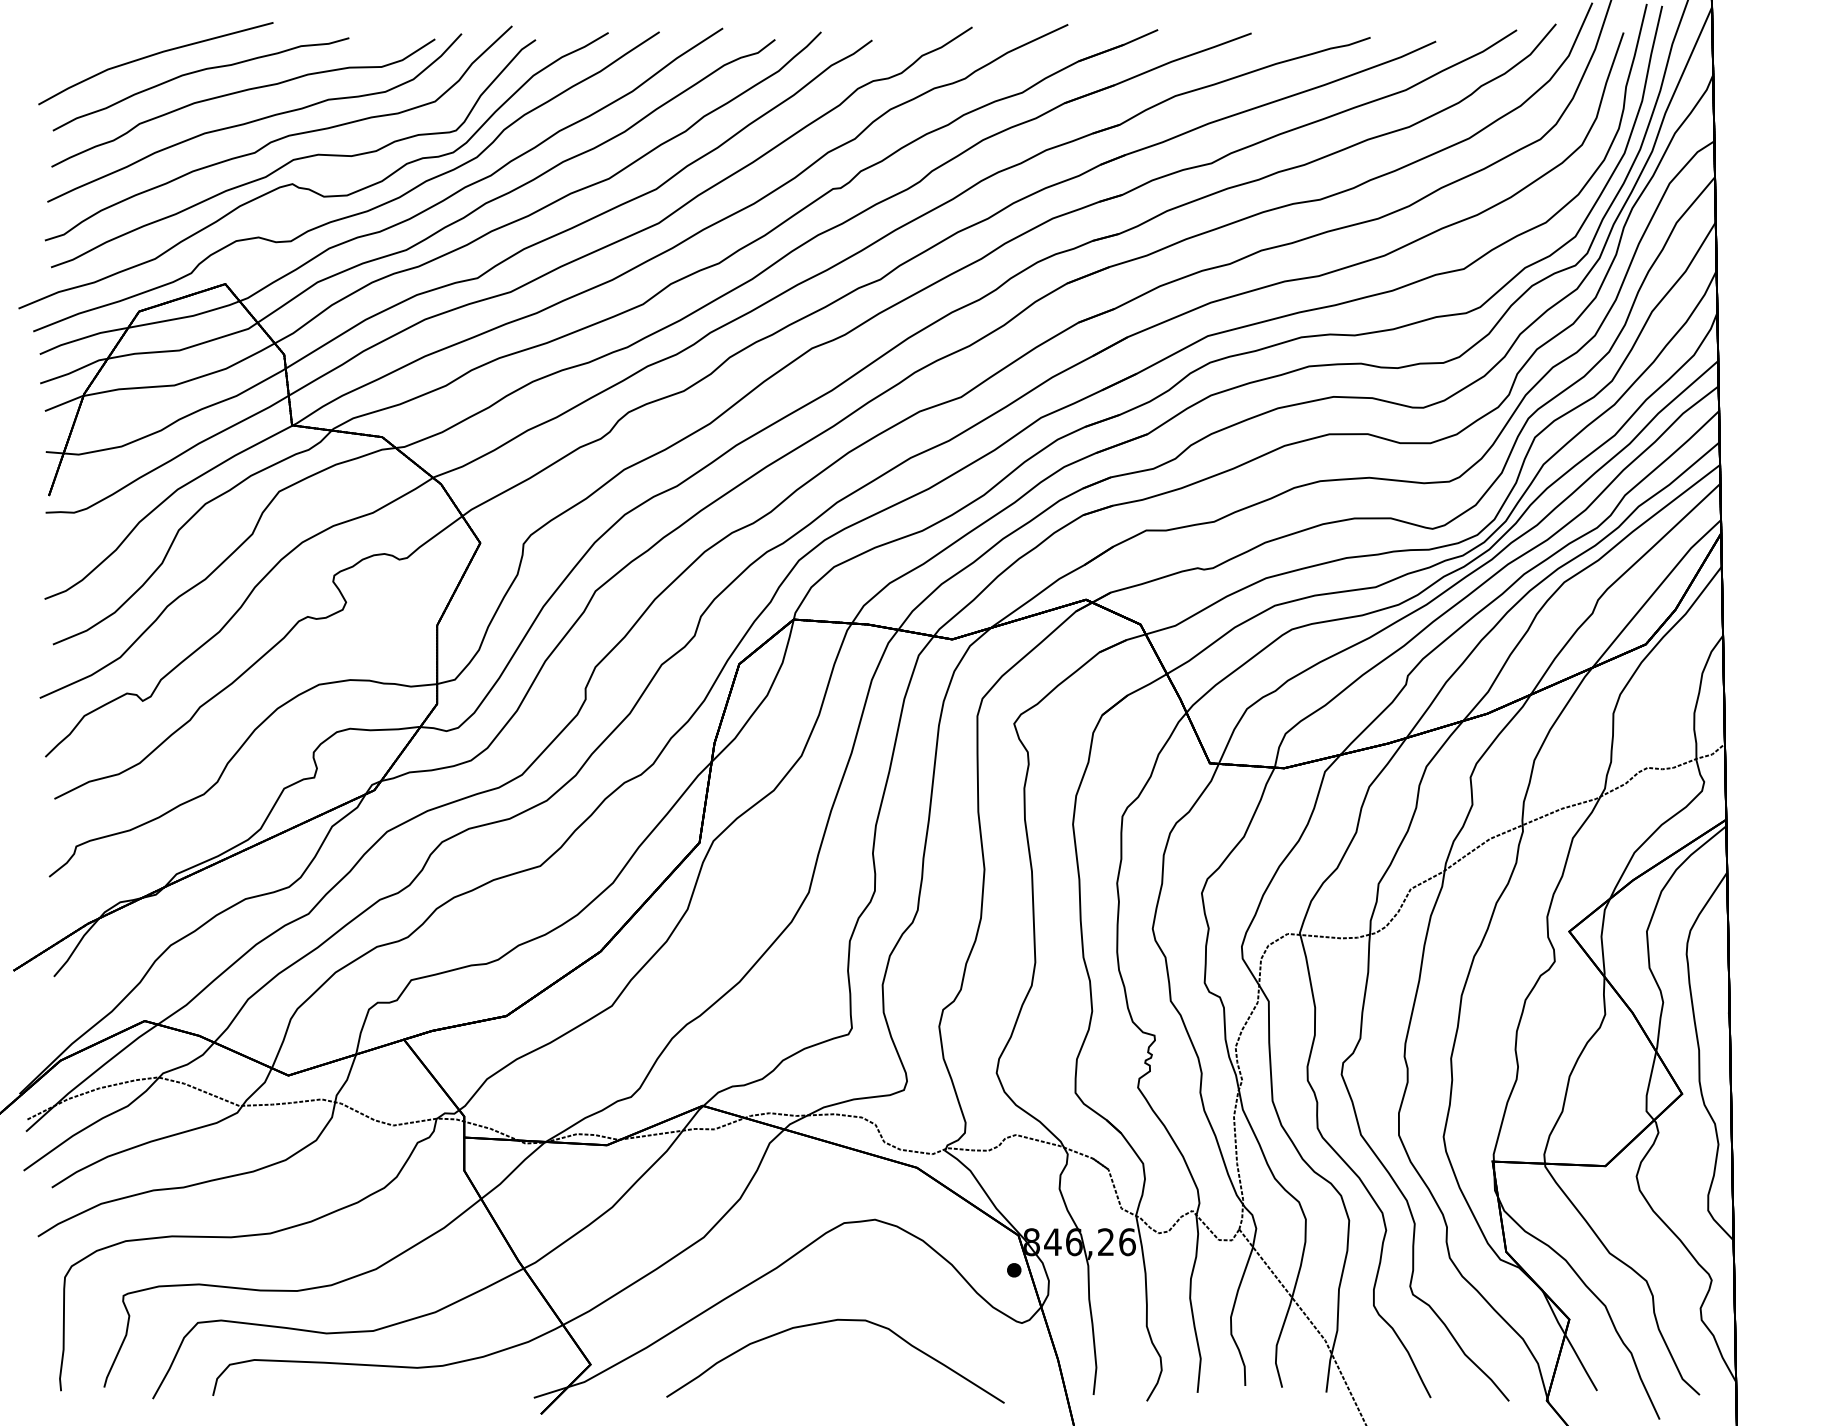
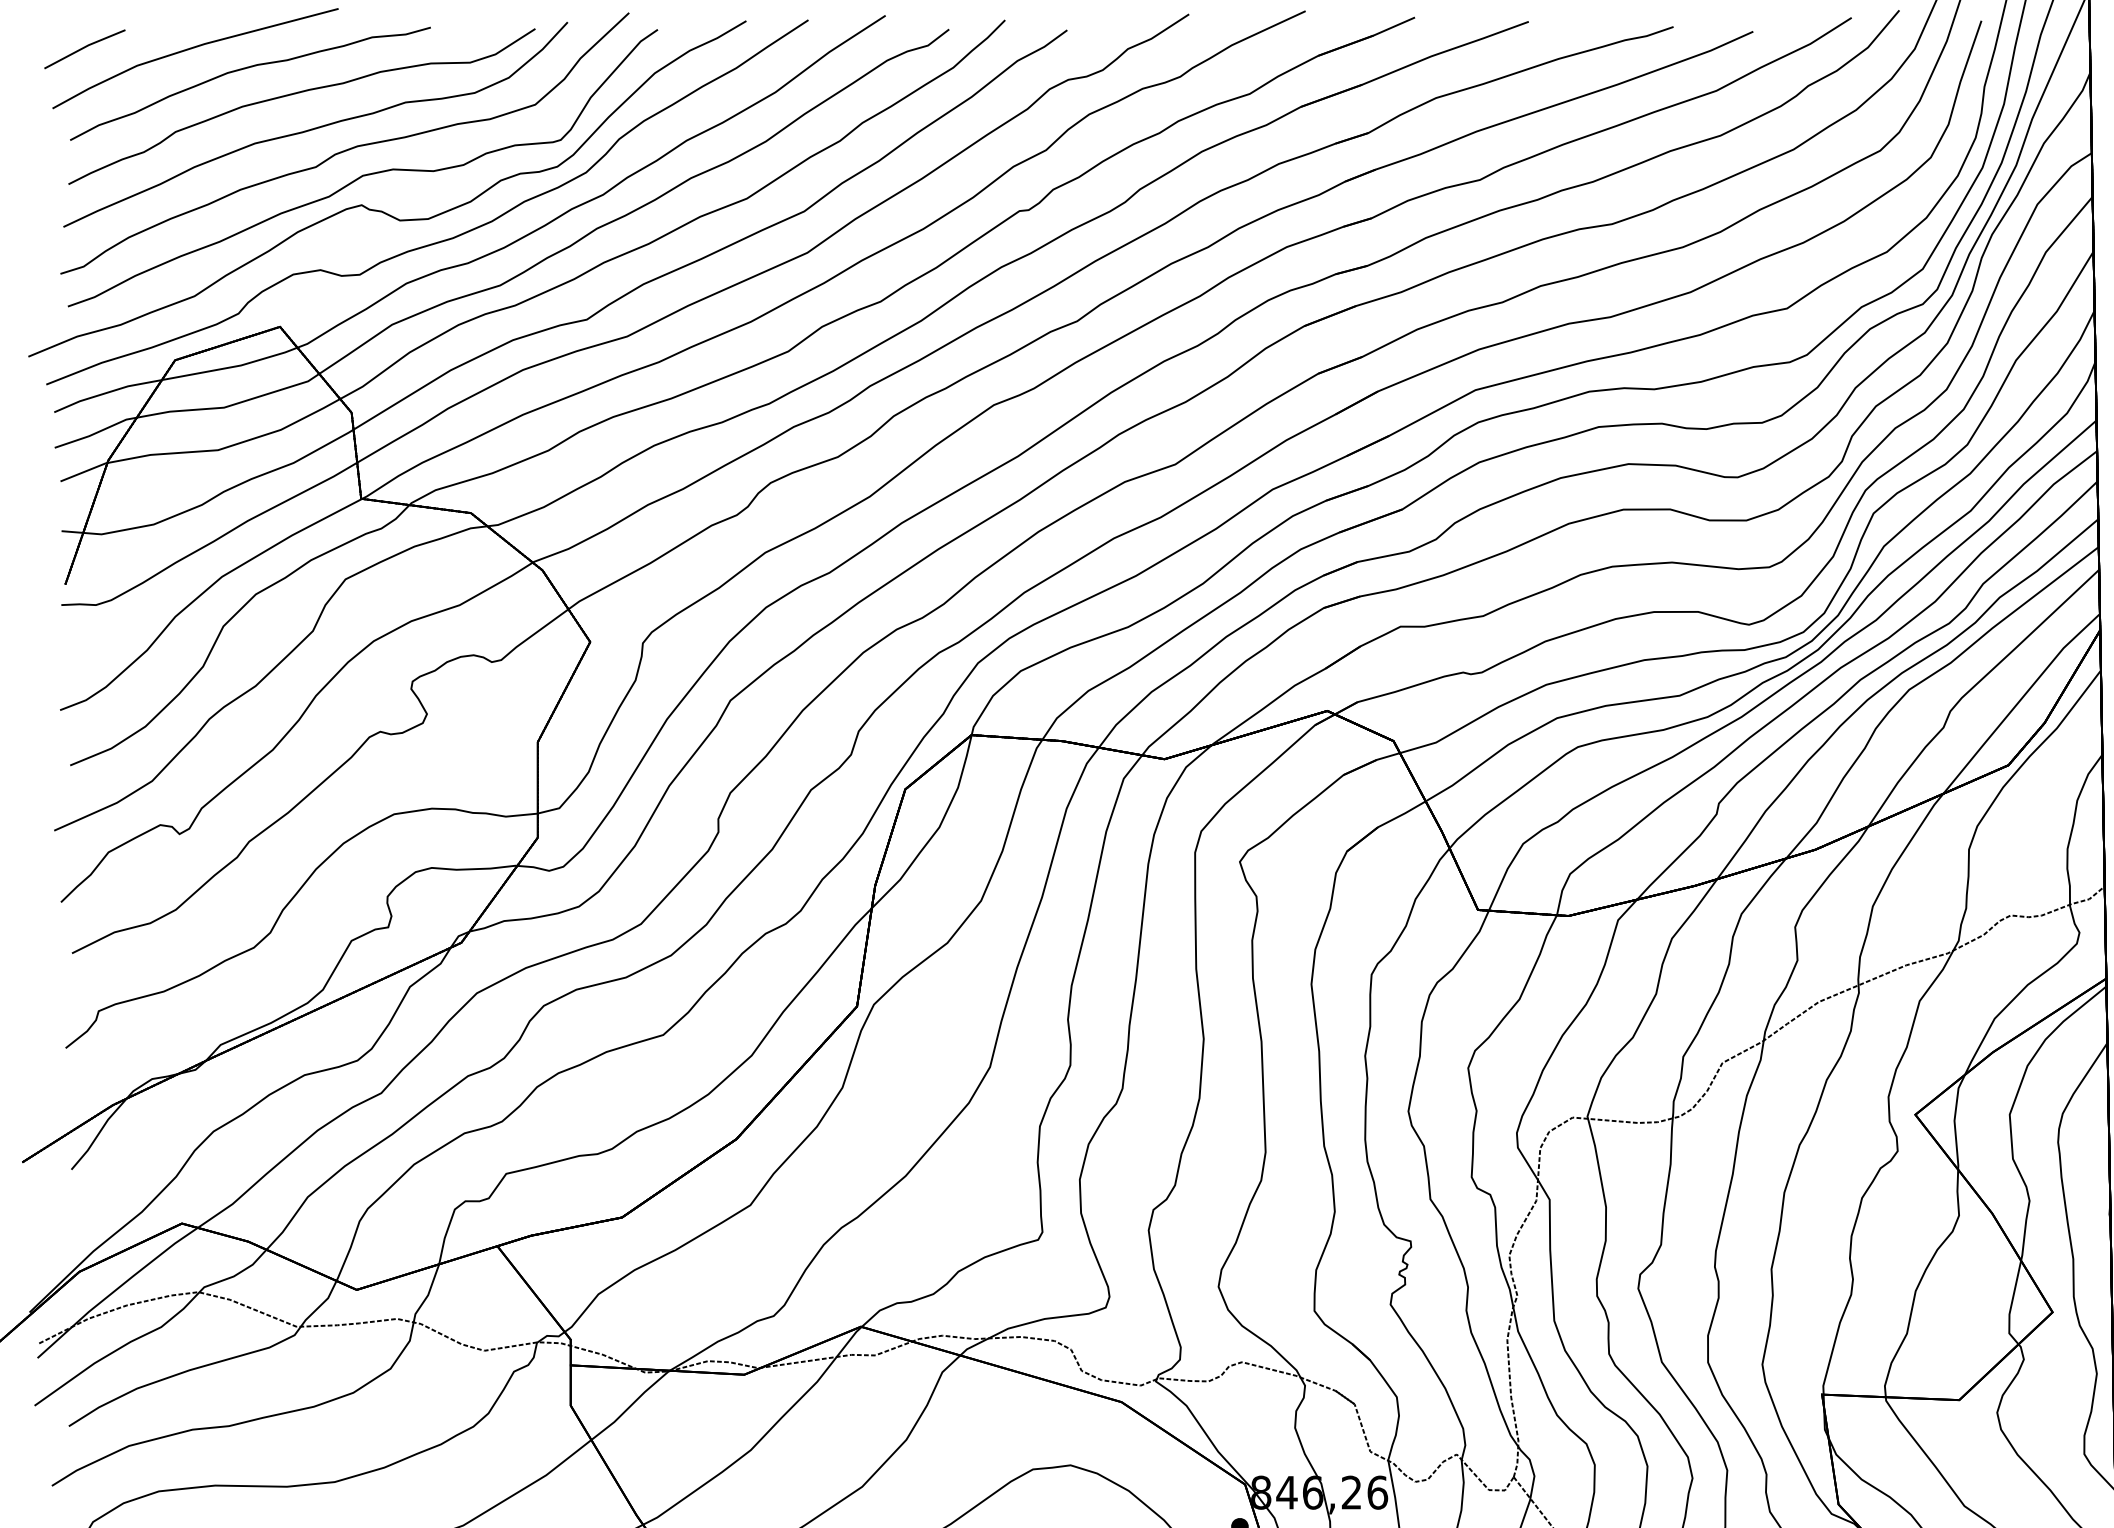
line: (64, 55) -> (84, 48), added

